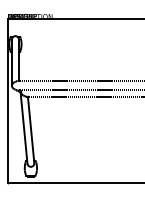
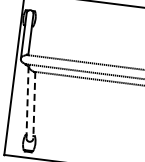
line: (24, 127) -> (28, 101), solid -> dashed
line: (31, 130) -> (34, 105), solid -> dashed

